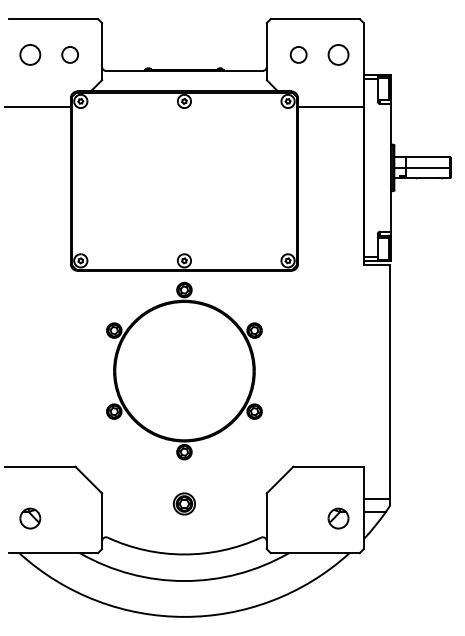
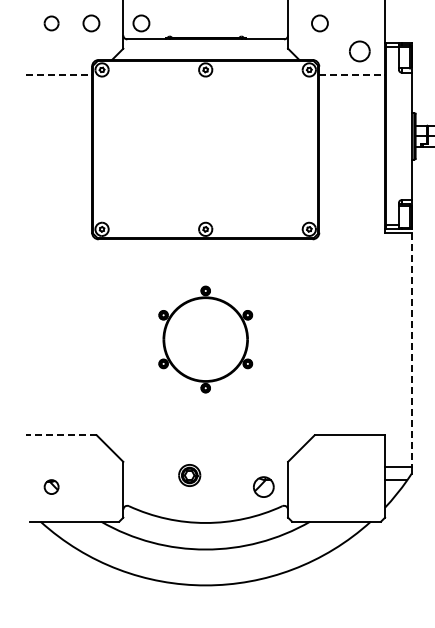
part: (30, 54) -> (51, 23), size x0.7
circle: (119, 54) -> (140, 23), added
part: (338, 54) -> (359, 51), moved
line: (37, 106) -> (58, 75), solid -> dashed
line: (330, 106) -> (351, 75), solid -> dashed
part: (184, 370) -> (205, 339), size x0.6
line: (390, 381) -> (411, 350), solid -> dashed
line: (39, 466) -> (60, 435), solid -> dashed
part: (184, 503) -> (189, 475), moved
part: (30, 518) -> (51, 487), size x0.7
part: (338, 518) -> (263, 487), moved

